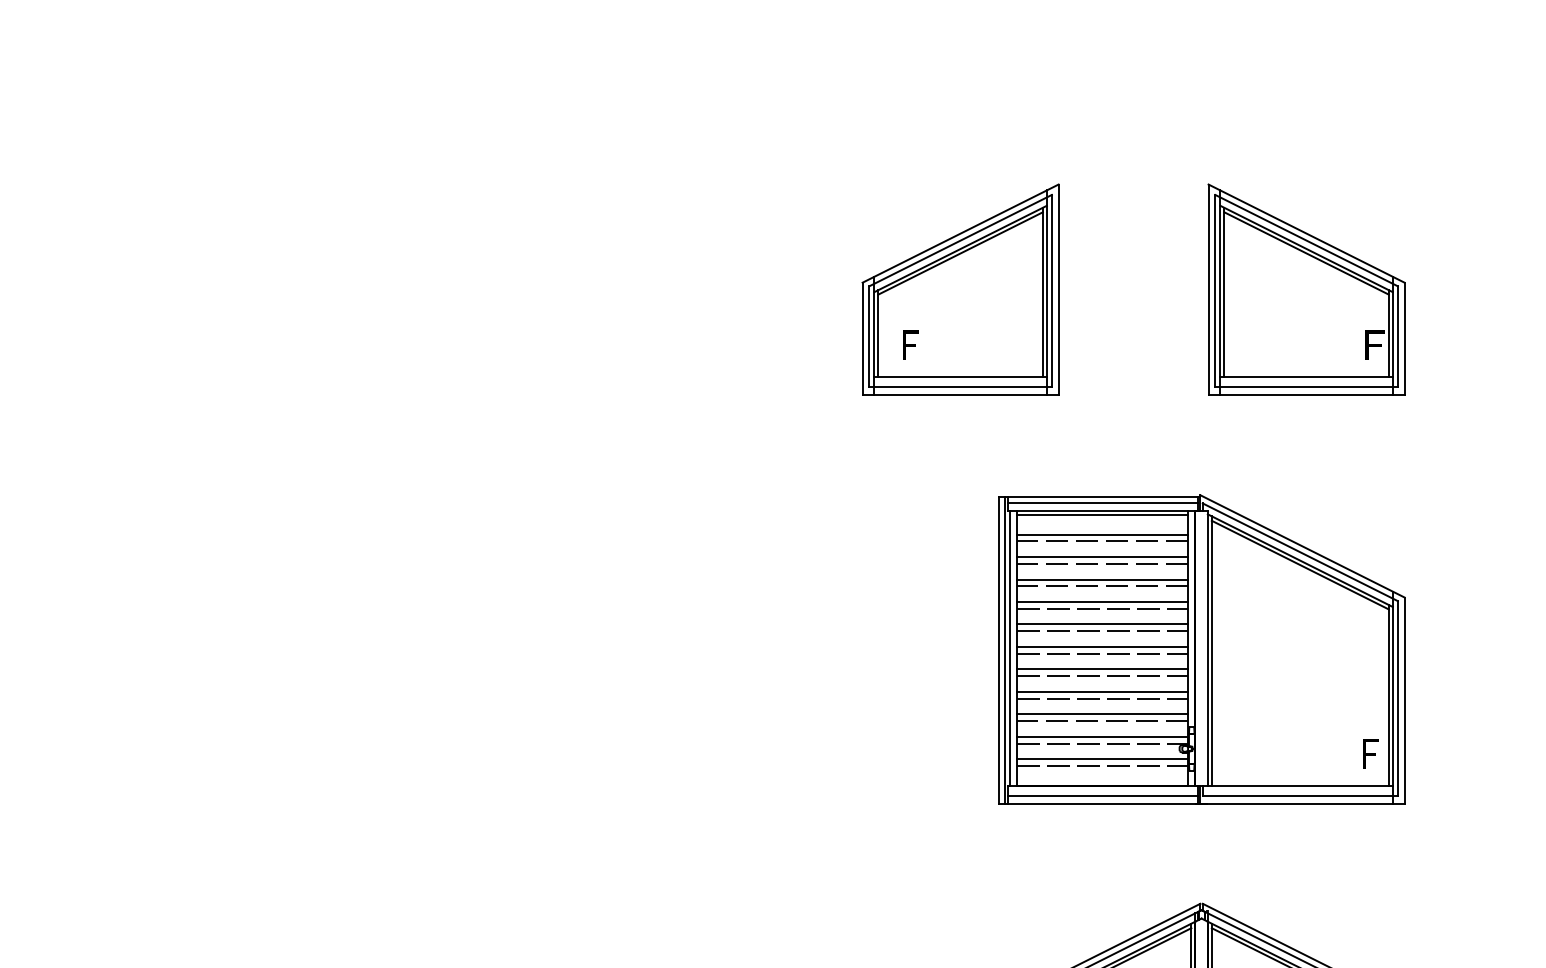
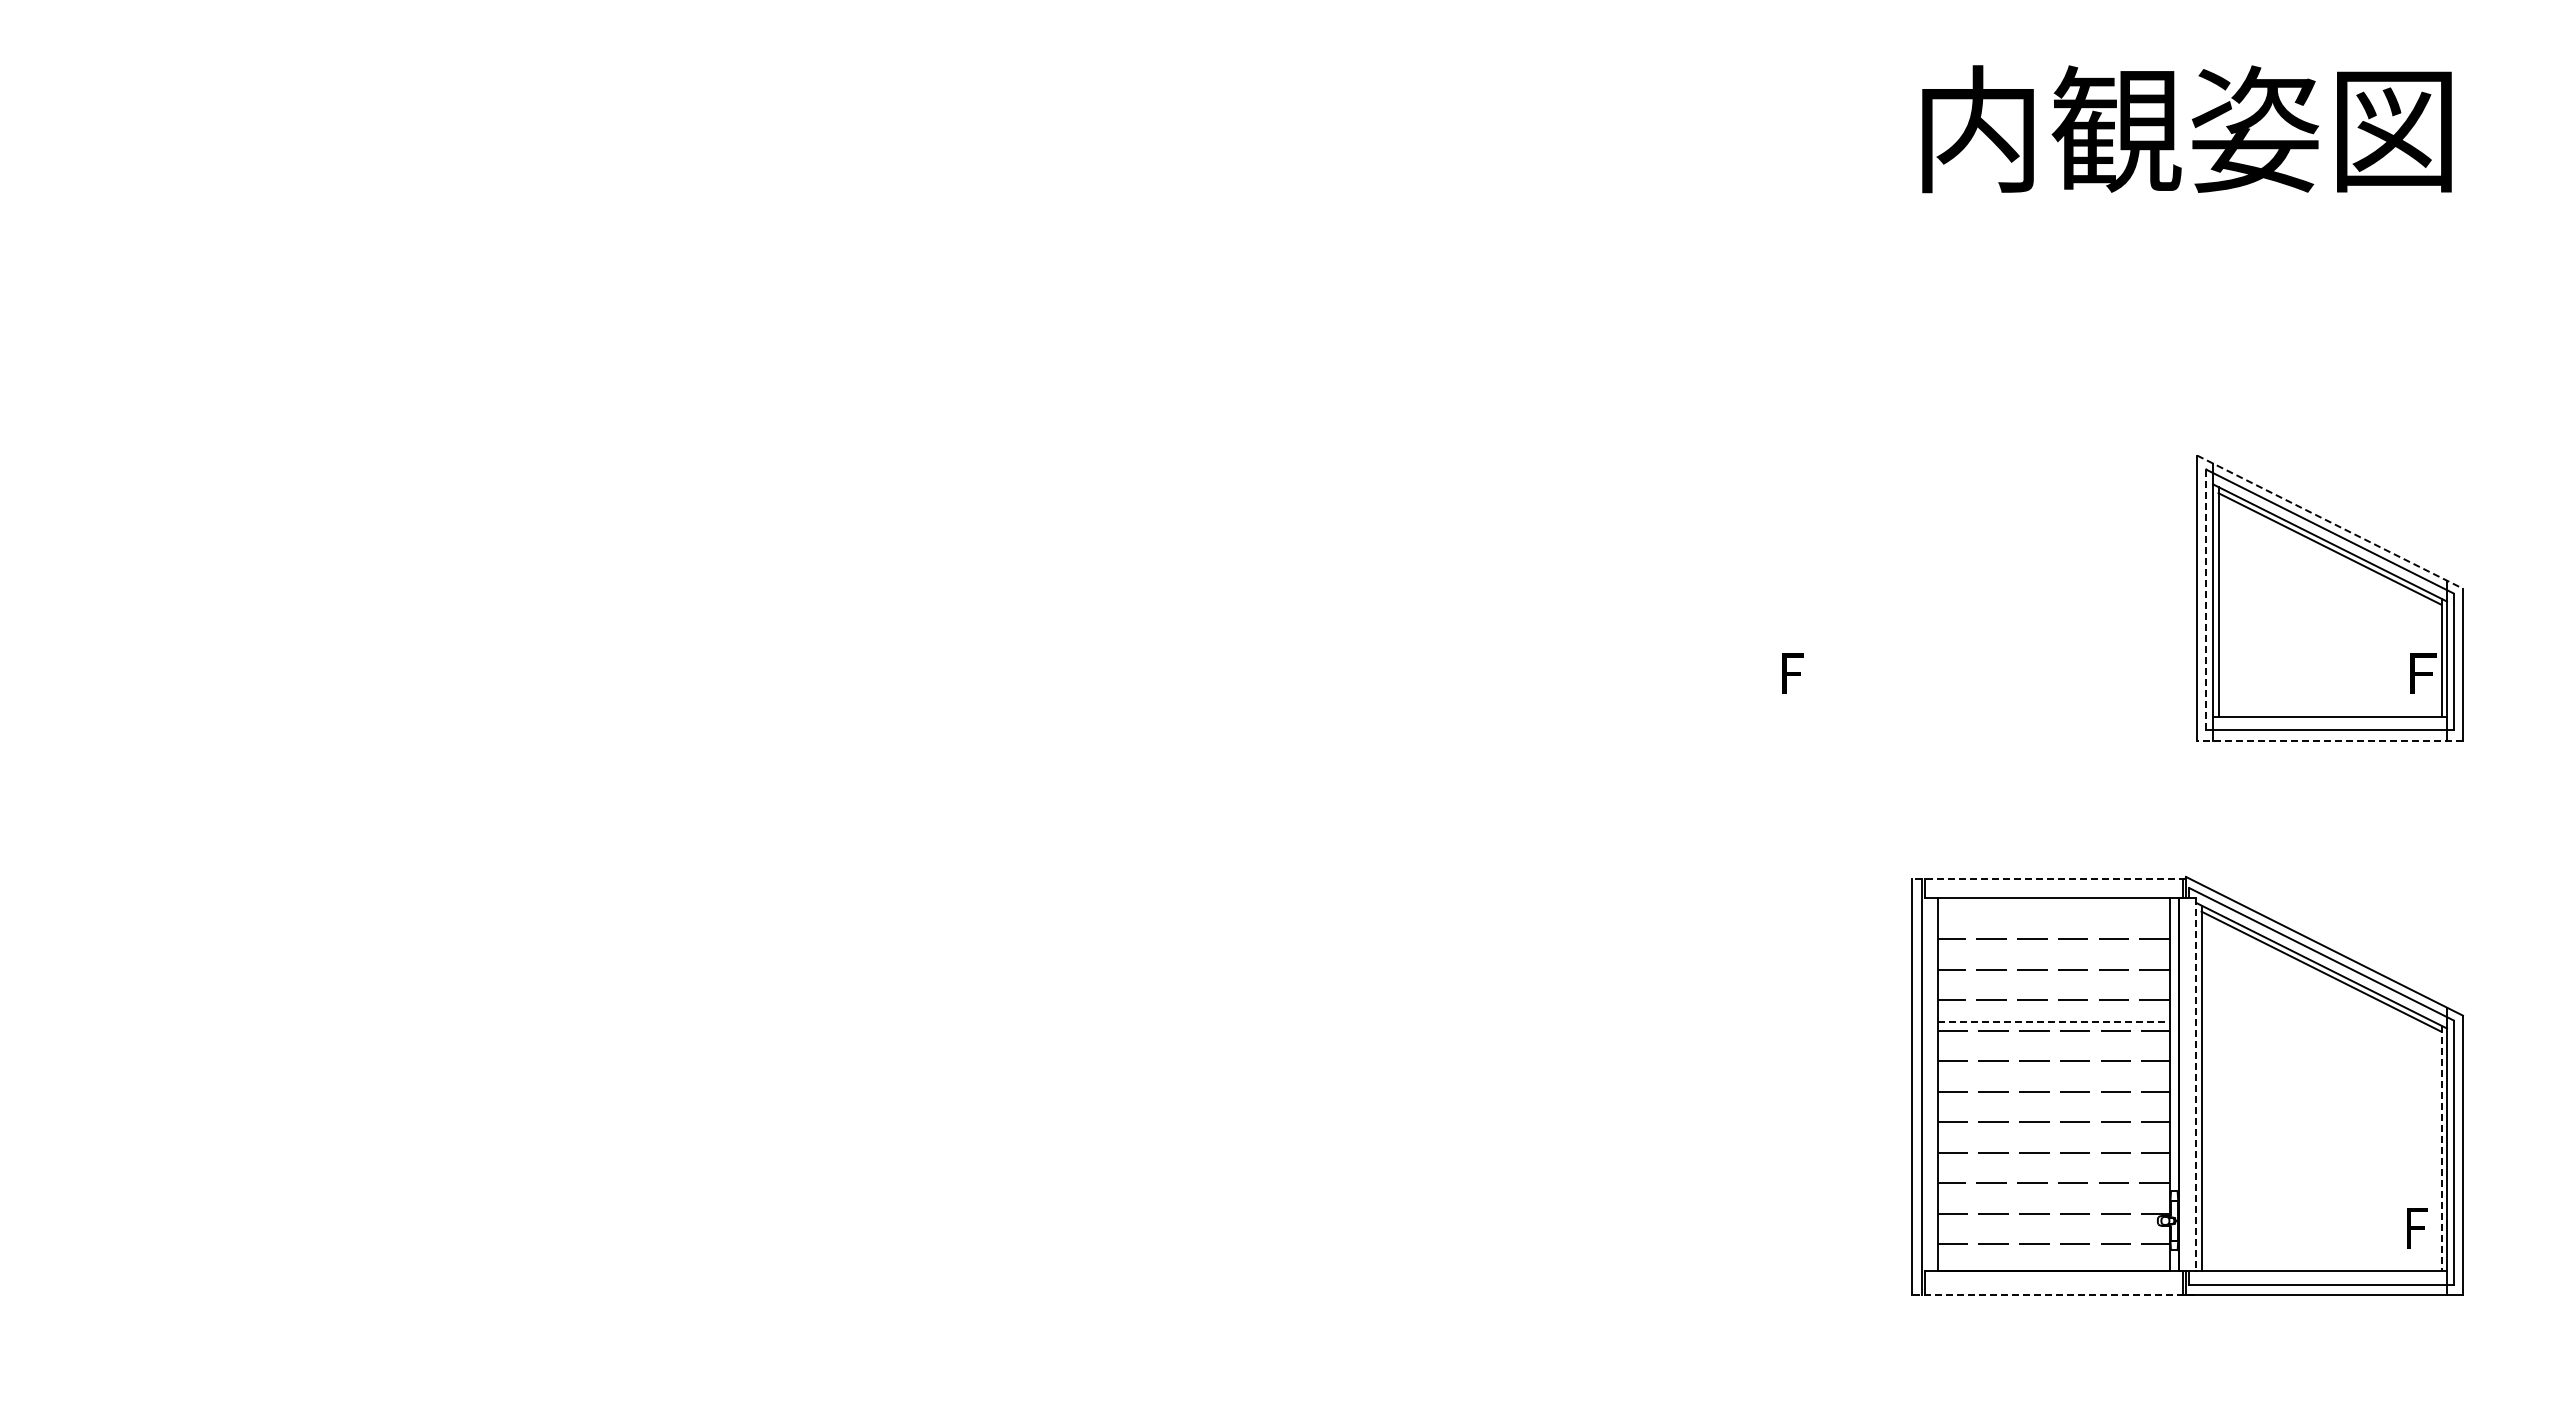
line: (1306, 233) -> (2330, 522), solid -> dashed
part: (960, 289) -> (1860, 597), removed
line: (1215, 291) -> (2206, 600), solid -> dashed
line: (1306, 395) -> (2330, 741), solid -> dashed
line: (1099, 497) -> (2049, 879), solid -> dashed
line: (1102, 503) -> (2053, 887), removed
line: (1102, 514) -> (2053, 903), removed
line: (1102, 534) -> (2053, 930), removed
line: (1102, 556) -> (2053, 960), removed
line: (1102, 579) -> (2053, 991), removed
line: (1102, 601) -> (2053, 1021), solid -> dashed
line: (1102, 624) -> (2053, 1052), removed
line: (1102, 646) -> (2053, 1082), removed
line: (1010, 648) -> (1928, 1084), removed
line: (1208, 649) -> (2196, 1085), solid -> dashed
line: (1102, 669) -> (2053, 1113), removed
line: (1102, 691) -> (2053, 1143), removed
line: (1388, 695) -> (2441, 1148), solid -> dashed
line: (1102, 714) -> (2053, 1174), removed
line: (1102, 736) -> (2053, 1204), removed
line: (1102, 759) -> (2053, 1235), removed
line: (1102, 795) -> (2053, 1284), removed
line: (1102, 803) -> (2053, 1295), solid -> dashed

